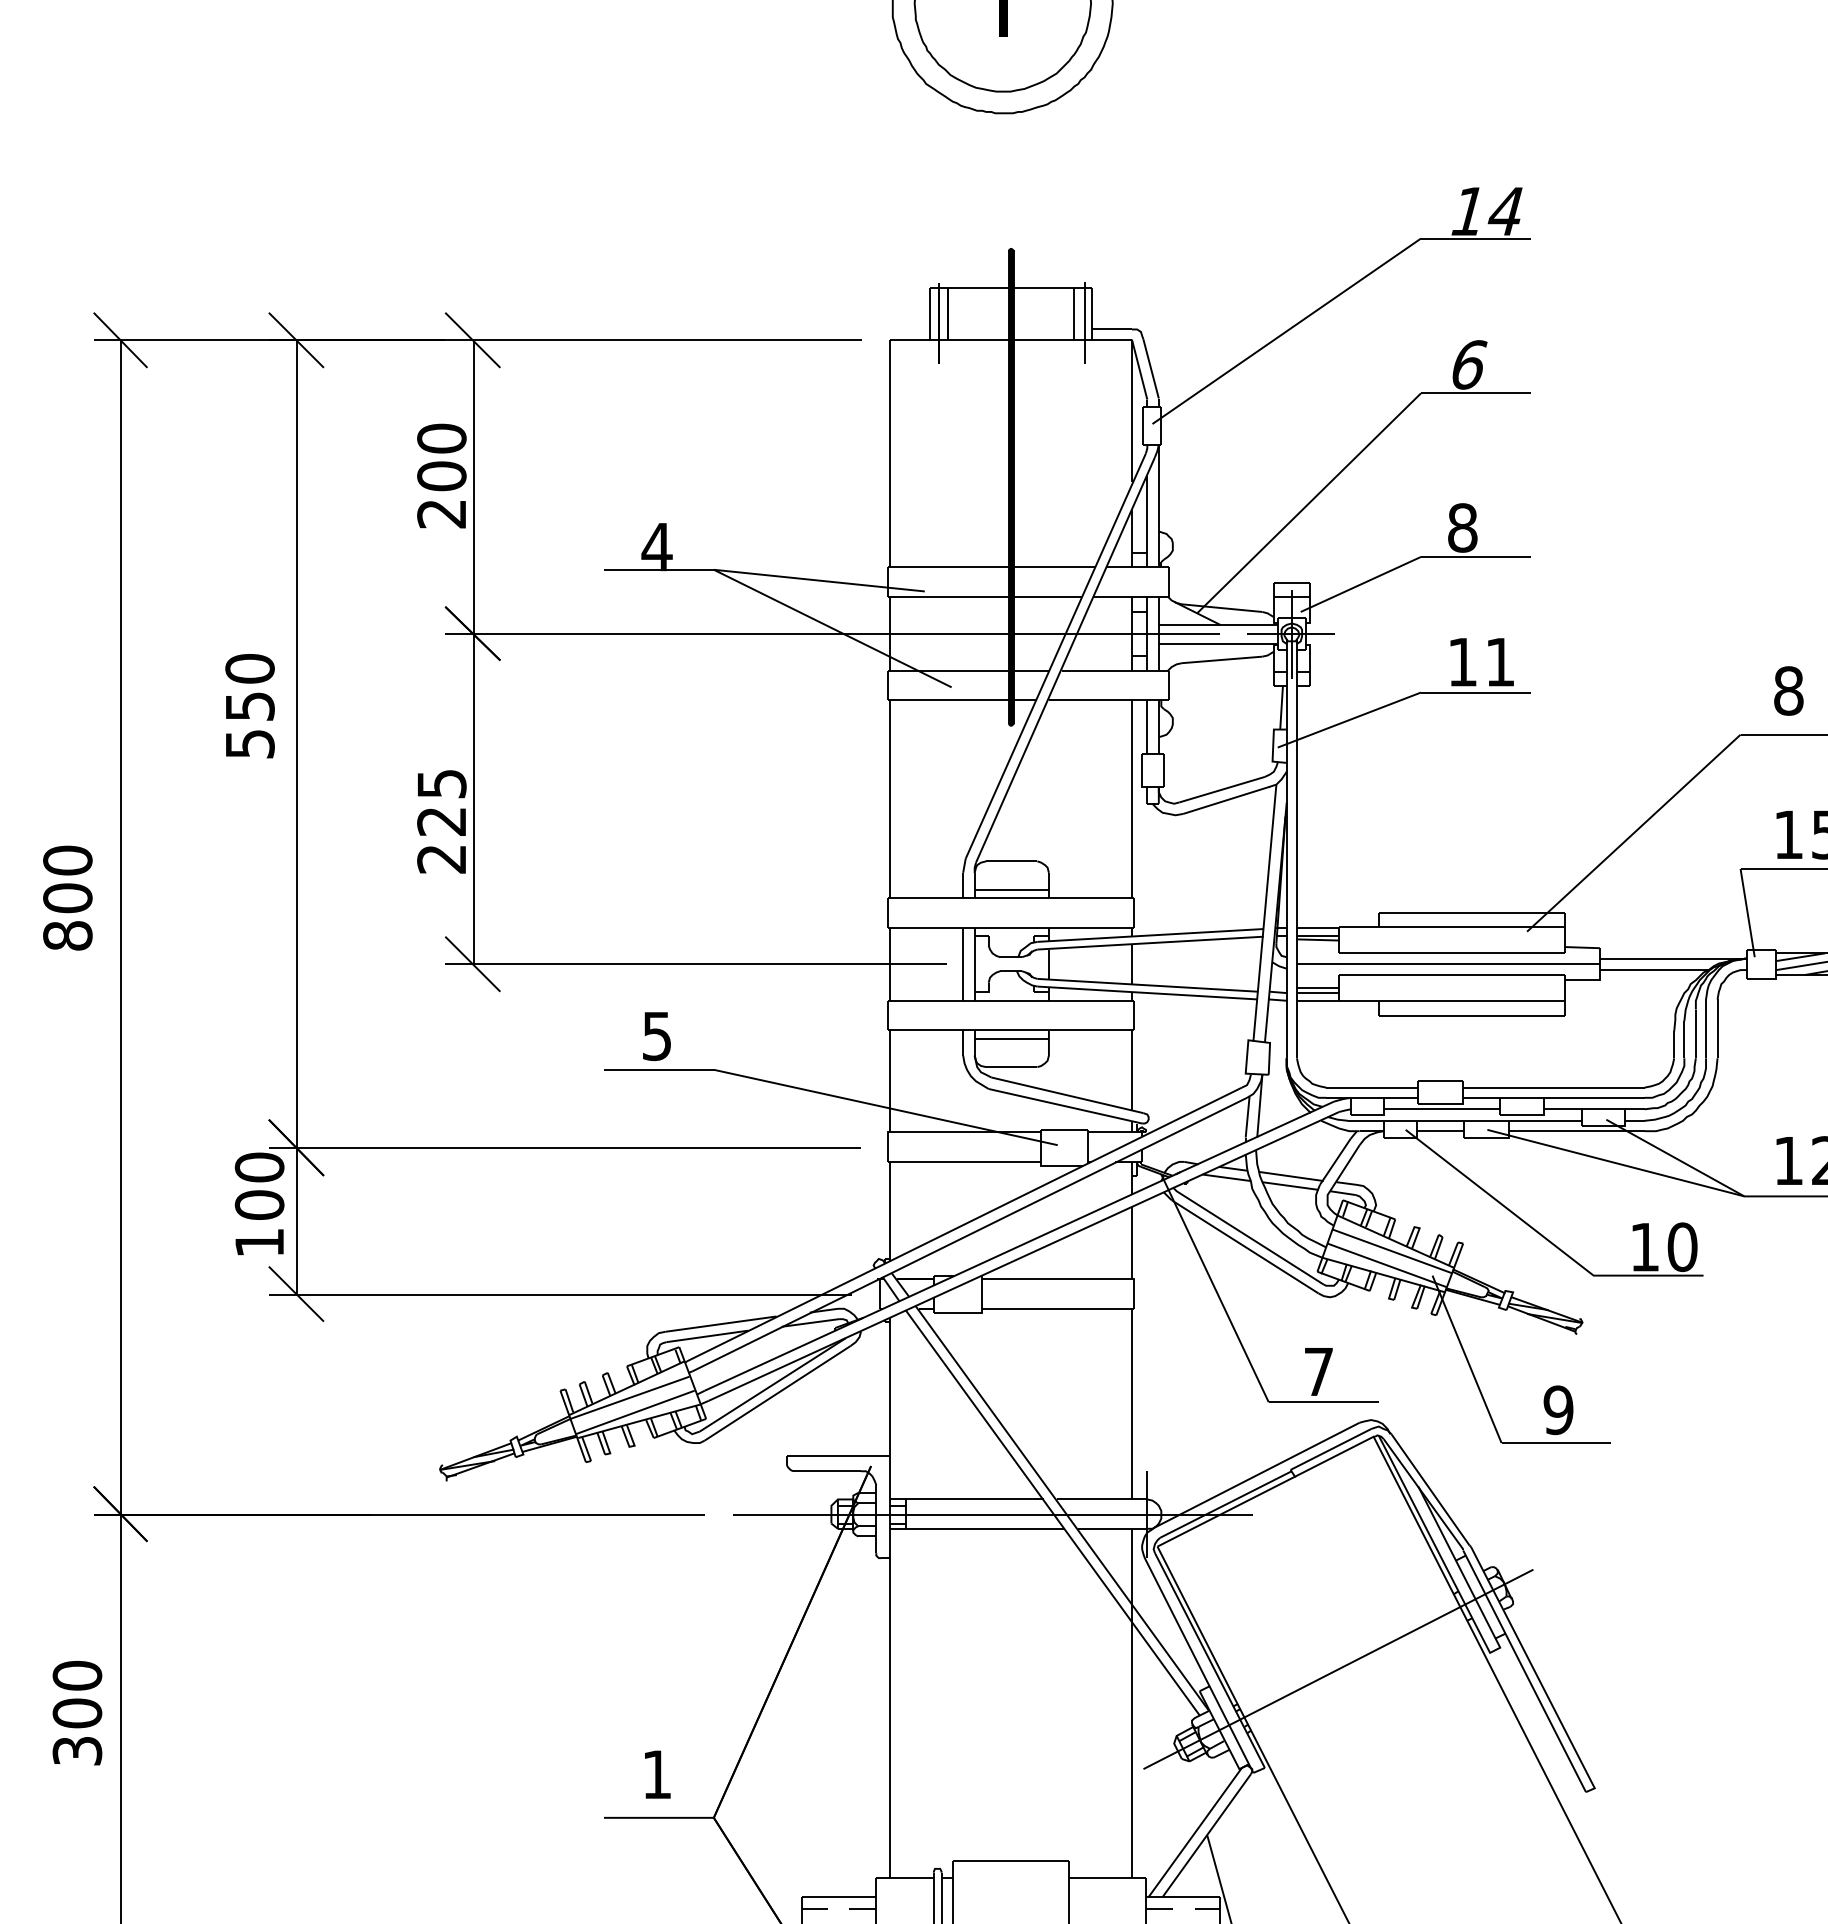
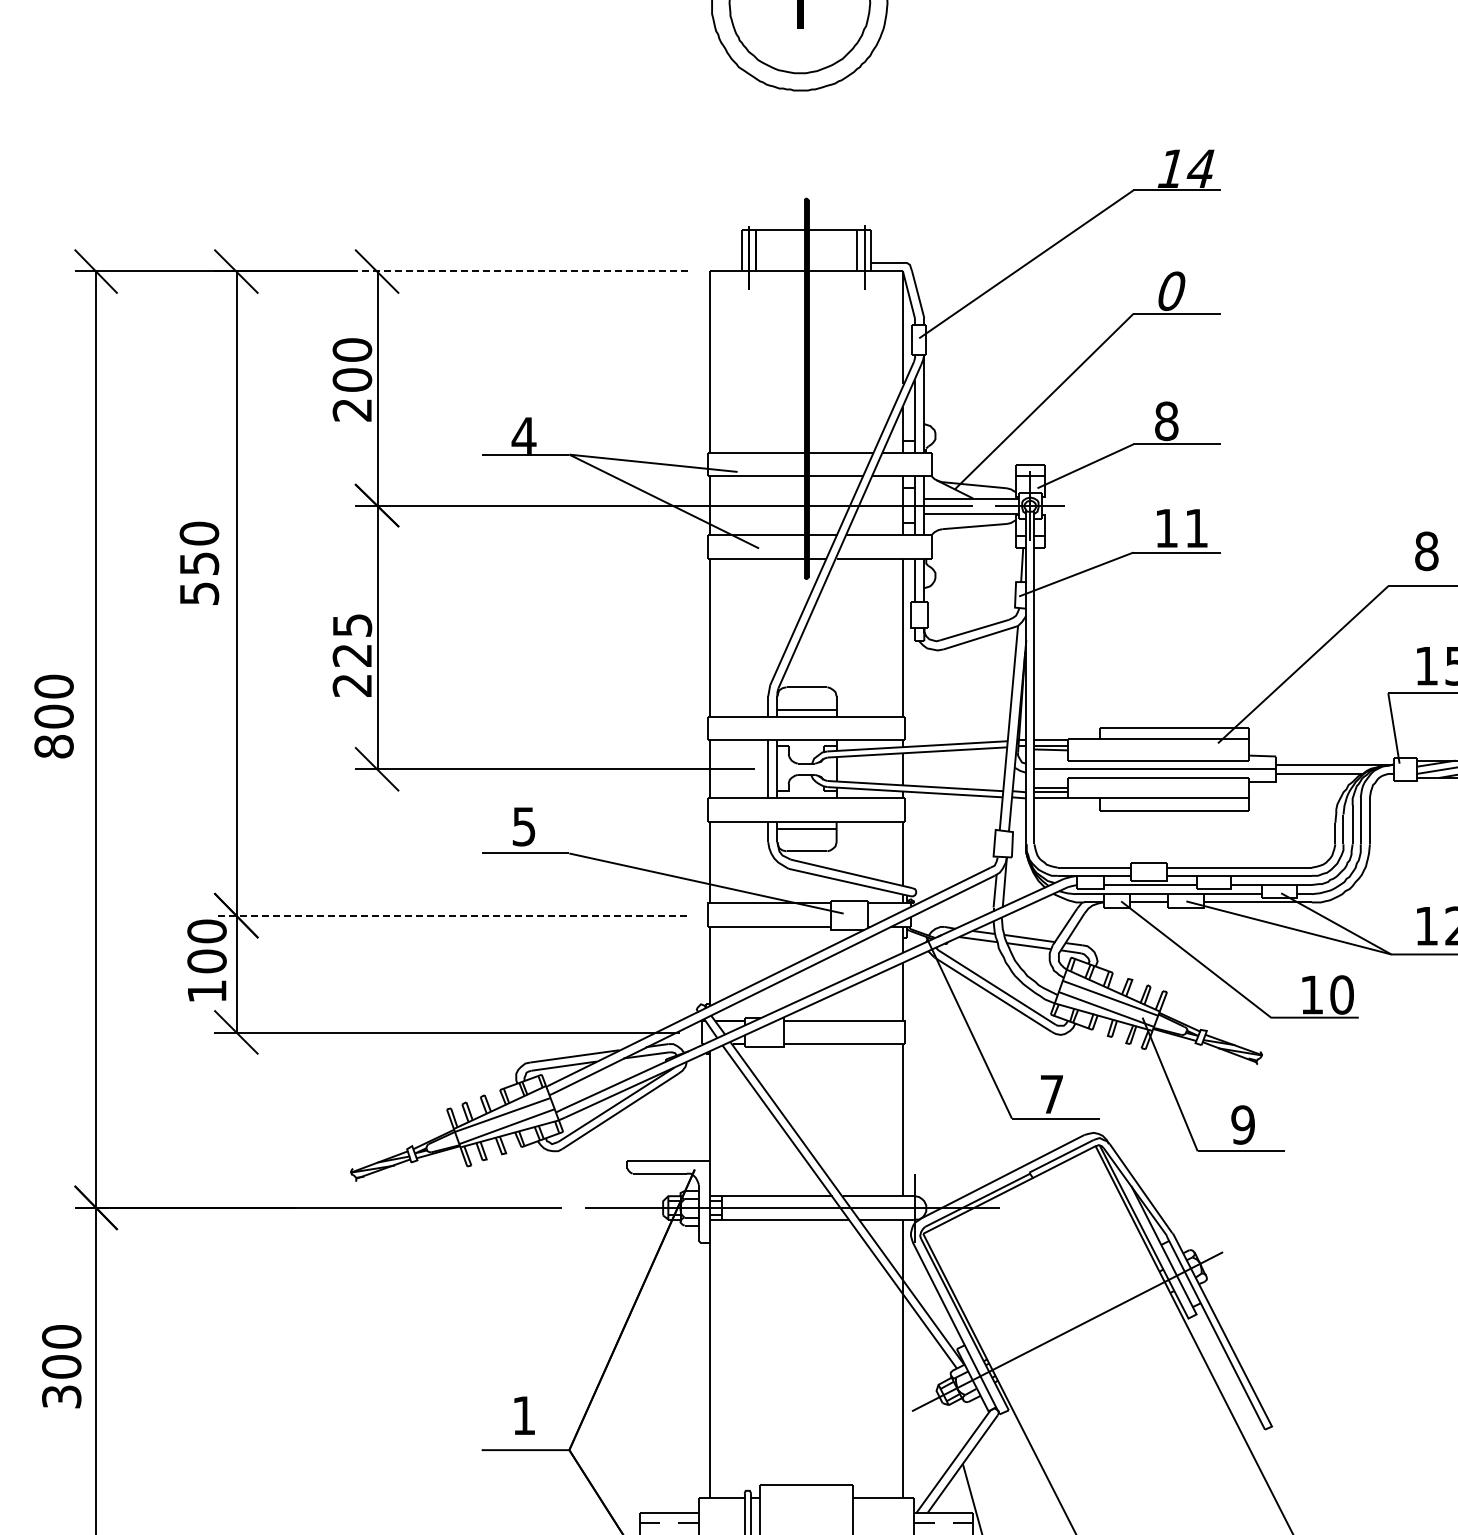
line: (652, 340) -> (520, 271), solid -> dashed
text: (1470, 363) -> (1172, 290), 6 -> 0
line: (564, 1147) -> (450, 915), solid -> dashed

